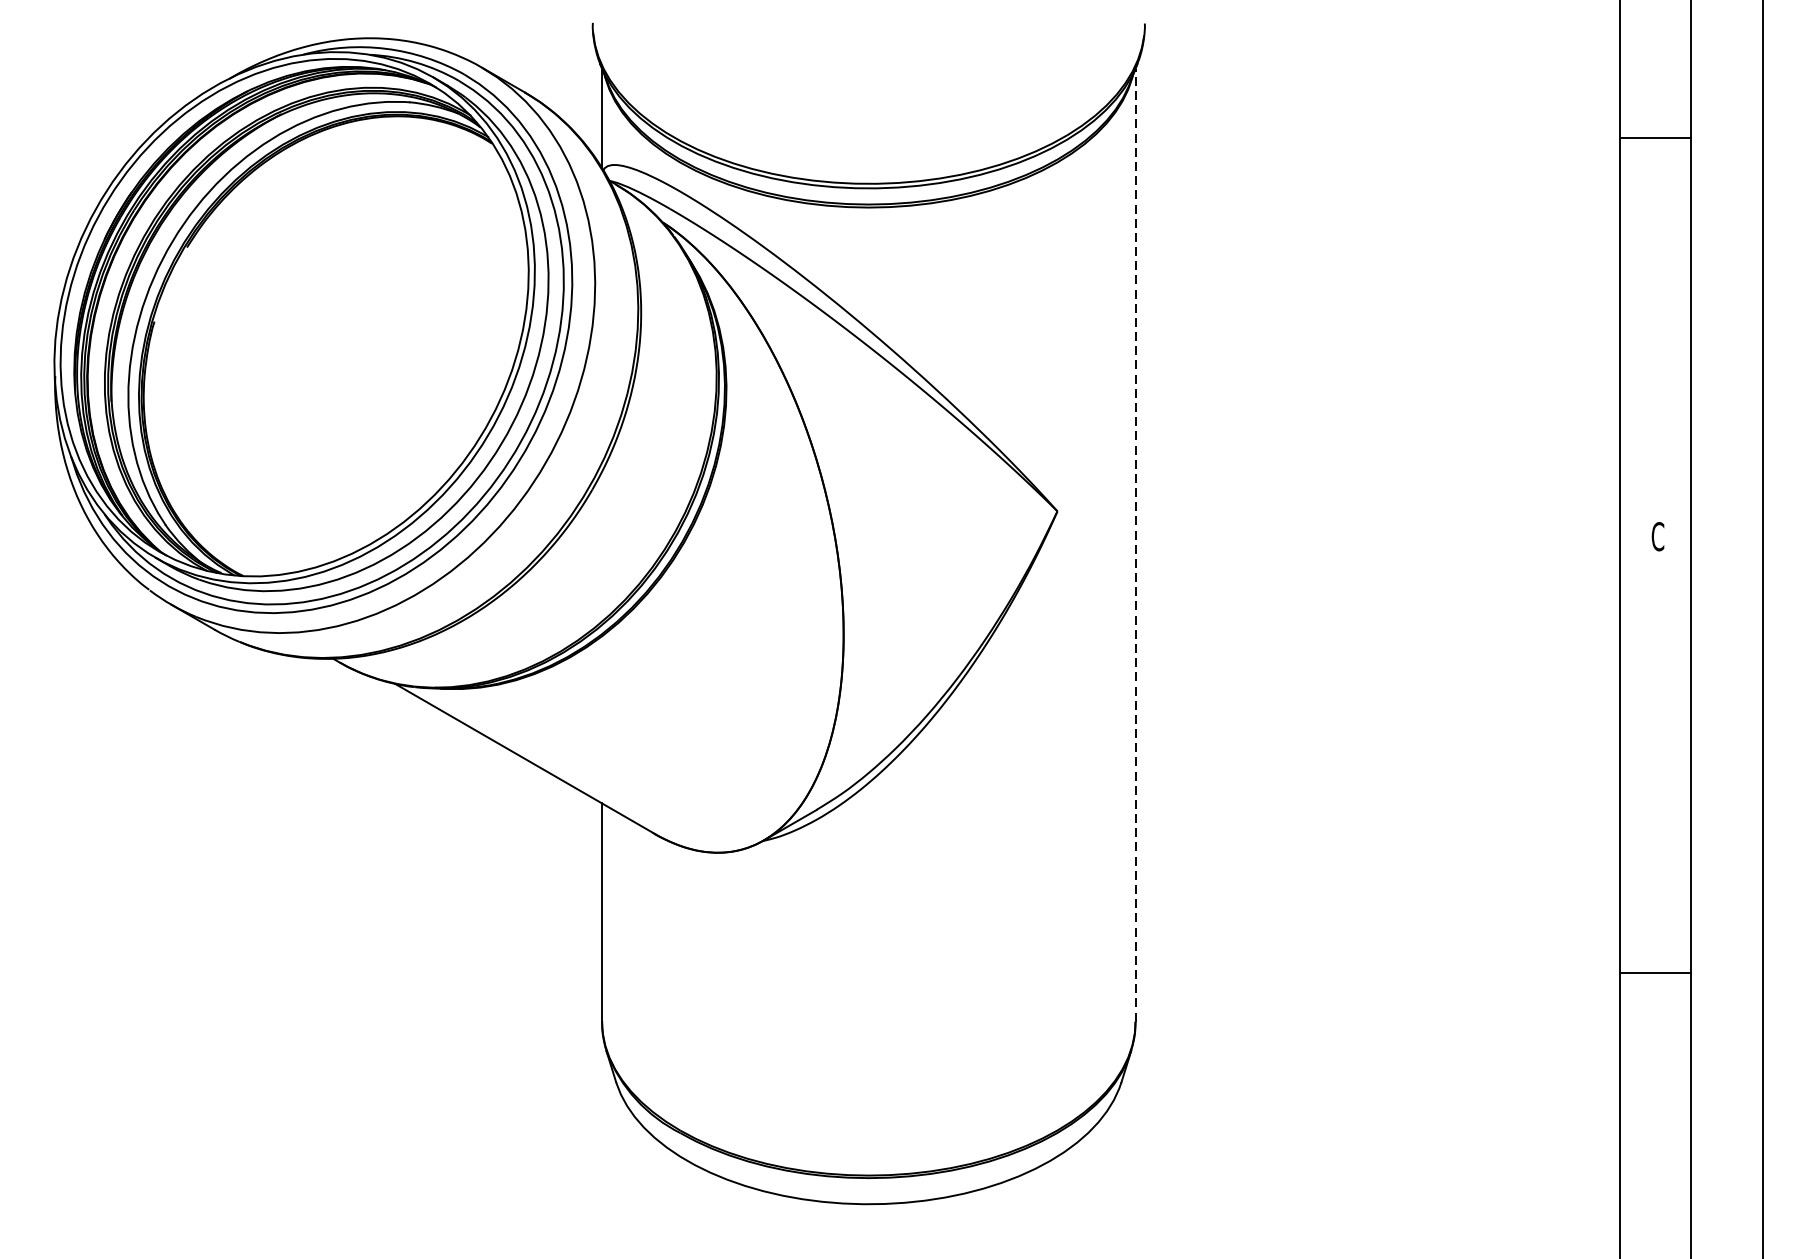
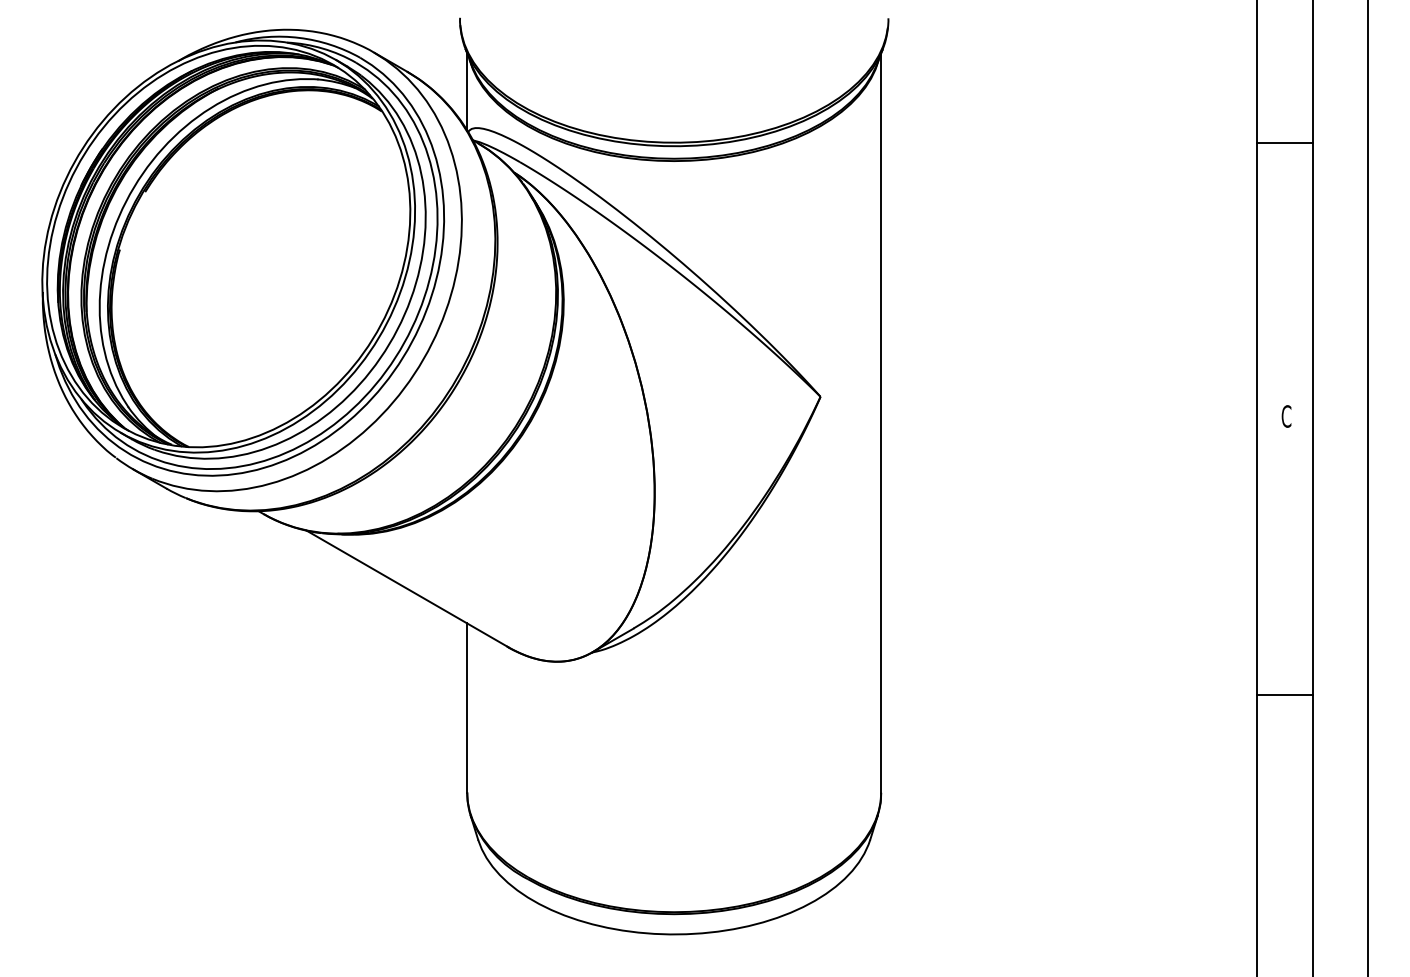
line: (1655, 138) -> (1284, 143), moved
line: (1135, 545) -> (881, 423), dashed -> solid
line: (1655, 973) -> (1284, 695), moved

